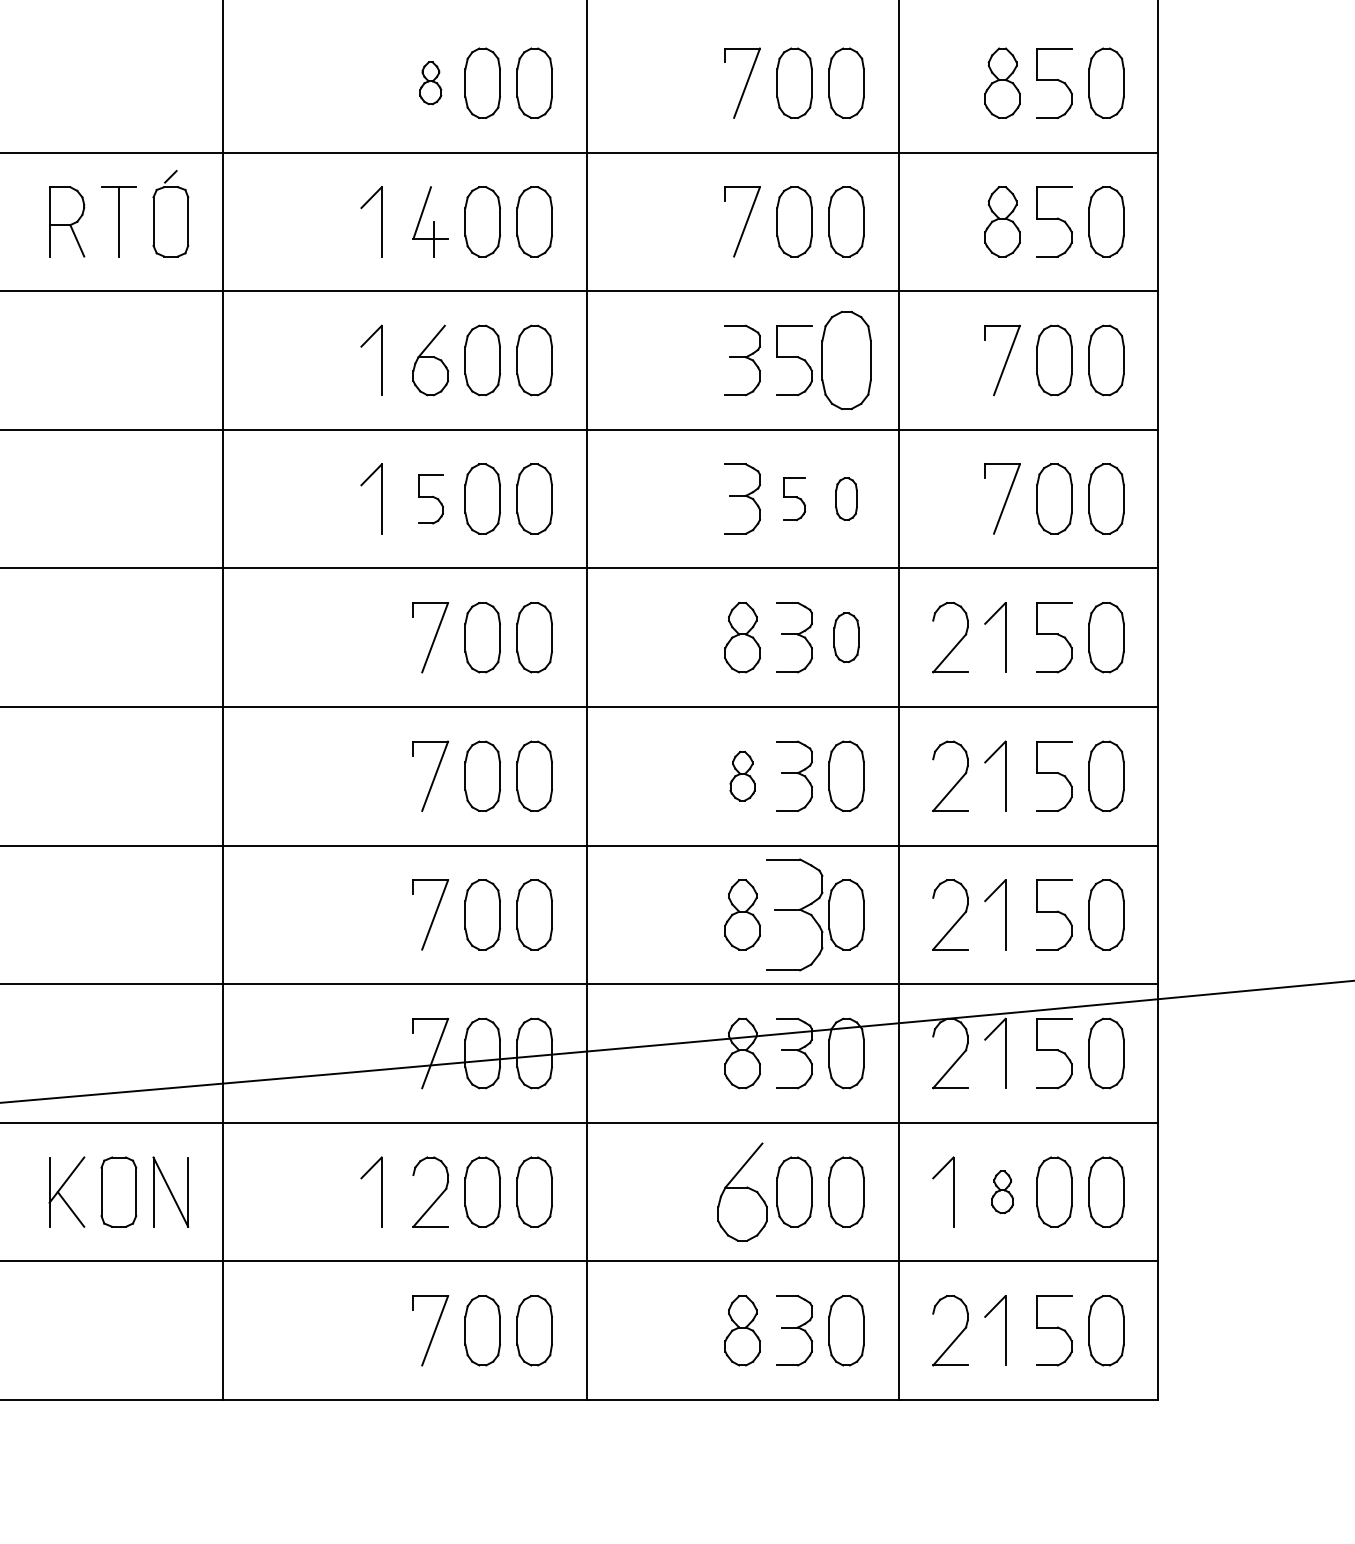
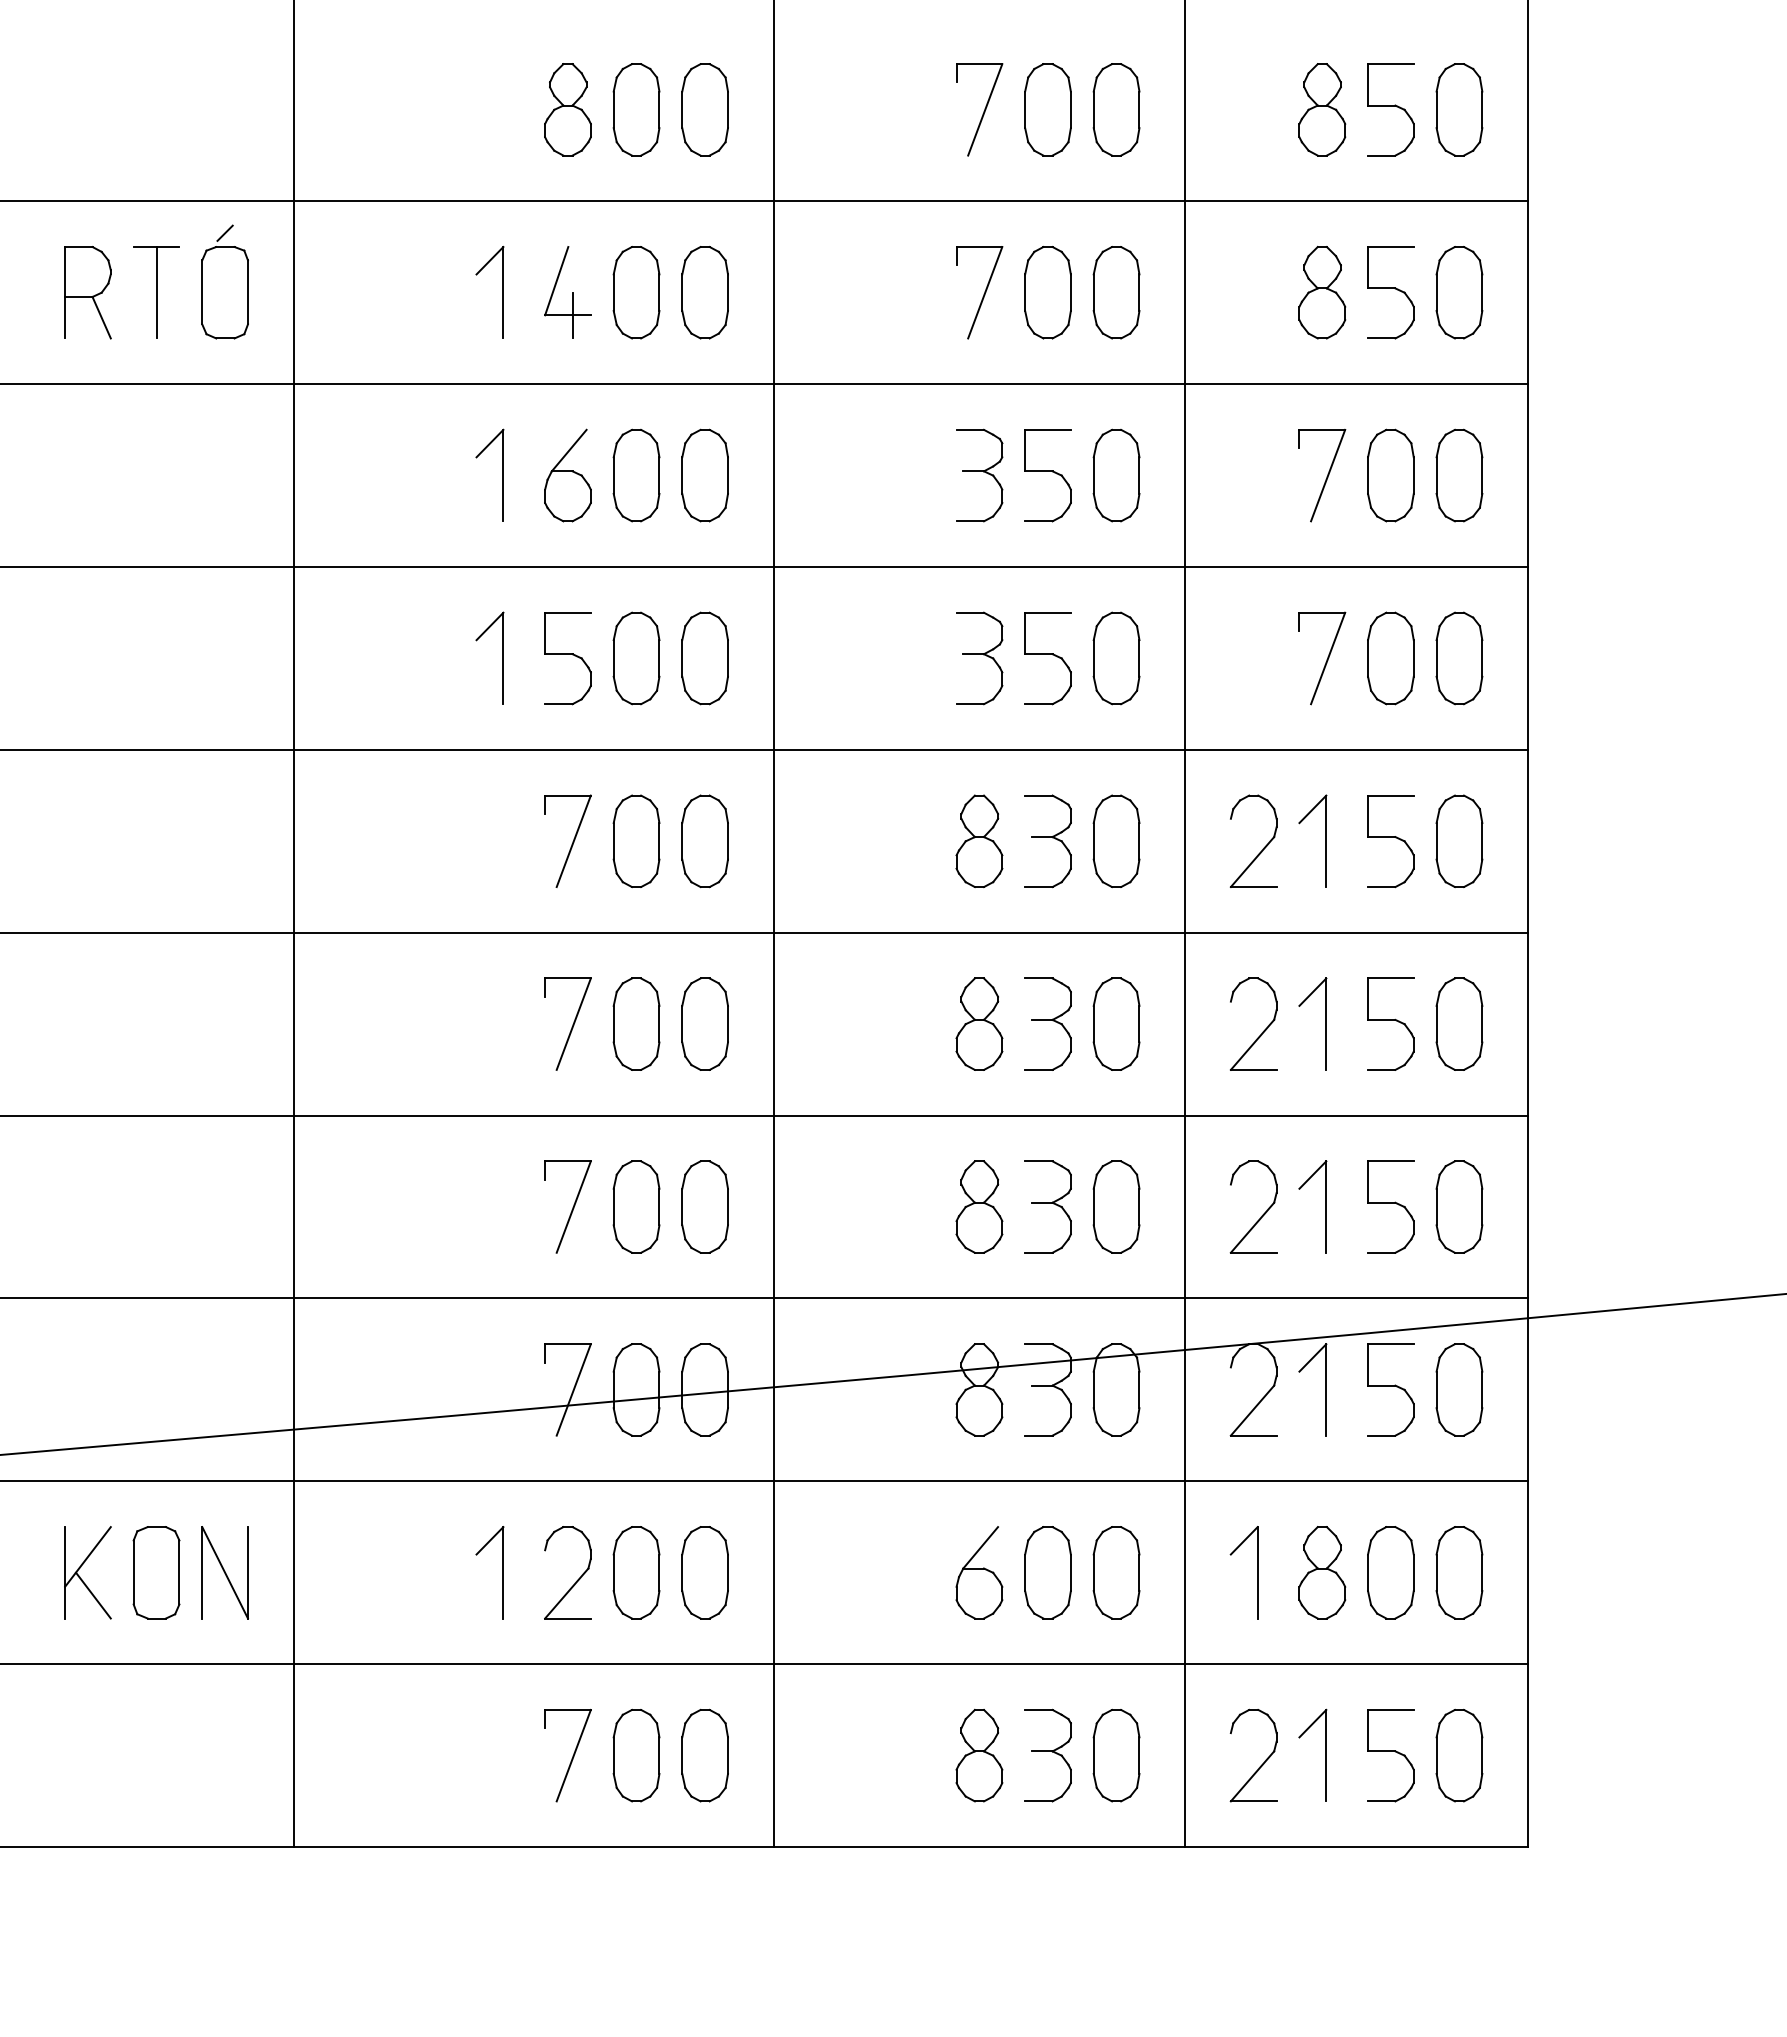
part: (430, 82) -> (567, 109), size x1.67
part: (846, 360) -> (1116, 475), size x0.71
part: (430, 499) -> (567, 658), size x1.43
part: (794, 499) -> (1047, 658), size x1.67
part: (846, 499) -> (1116, 658), size x1.67
part: (846, 637) -> (1116, 841), size x1.43
part: (742, 775) -> (979, 1023), size x1.43
part: (794, 914) -> (1047, 1206), size x0.62
part: (742, 1191) -> (979, 1572), size x0.71
part: (1002, 1191) -> (1322, 1572), size x1.67

